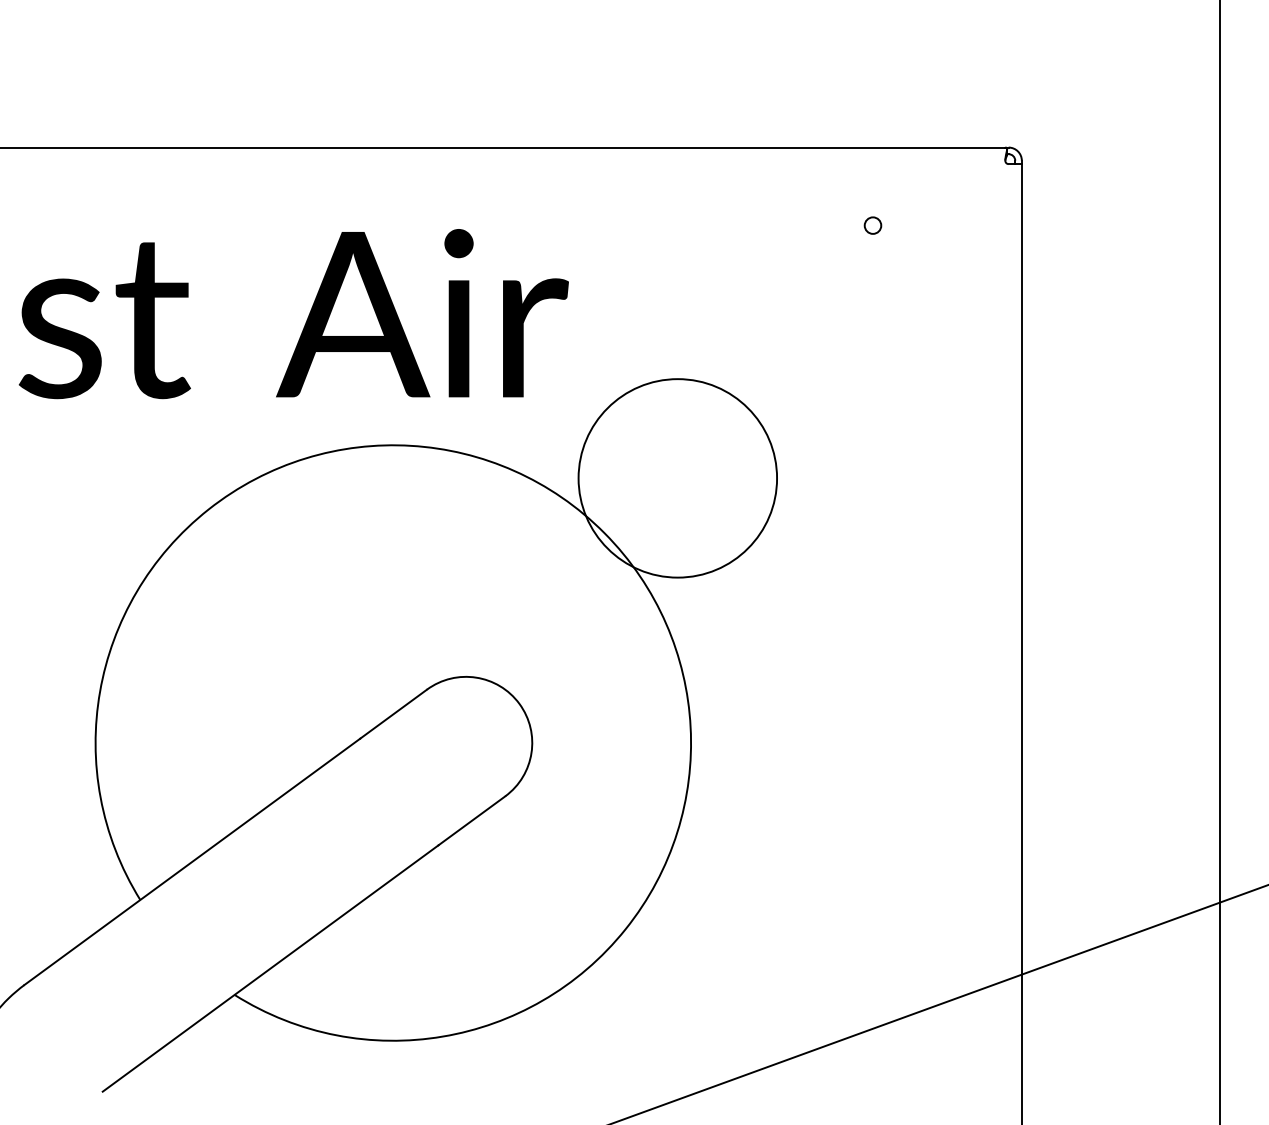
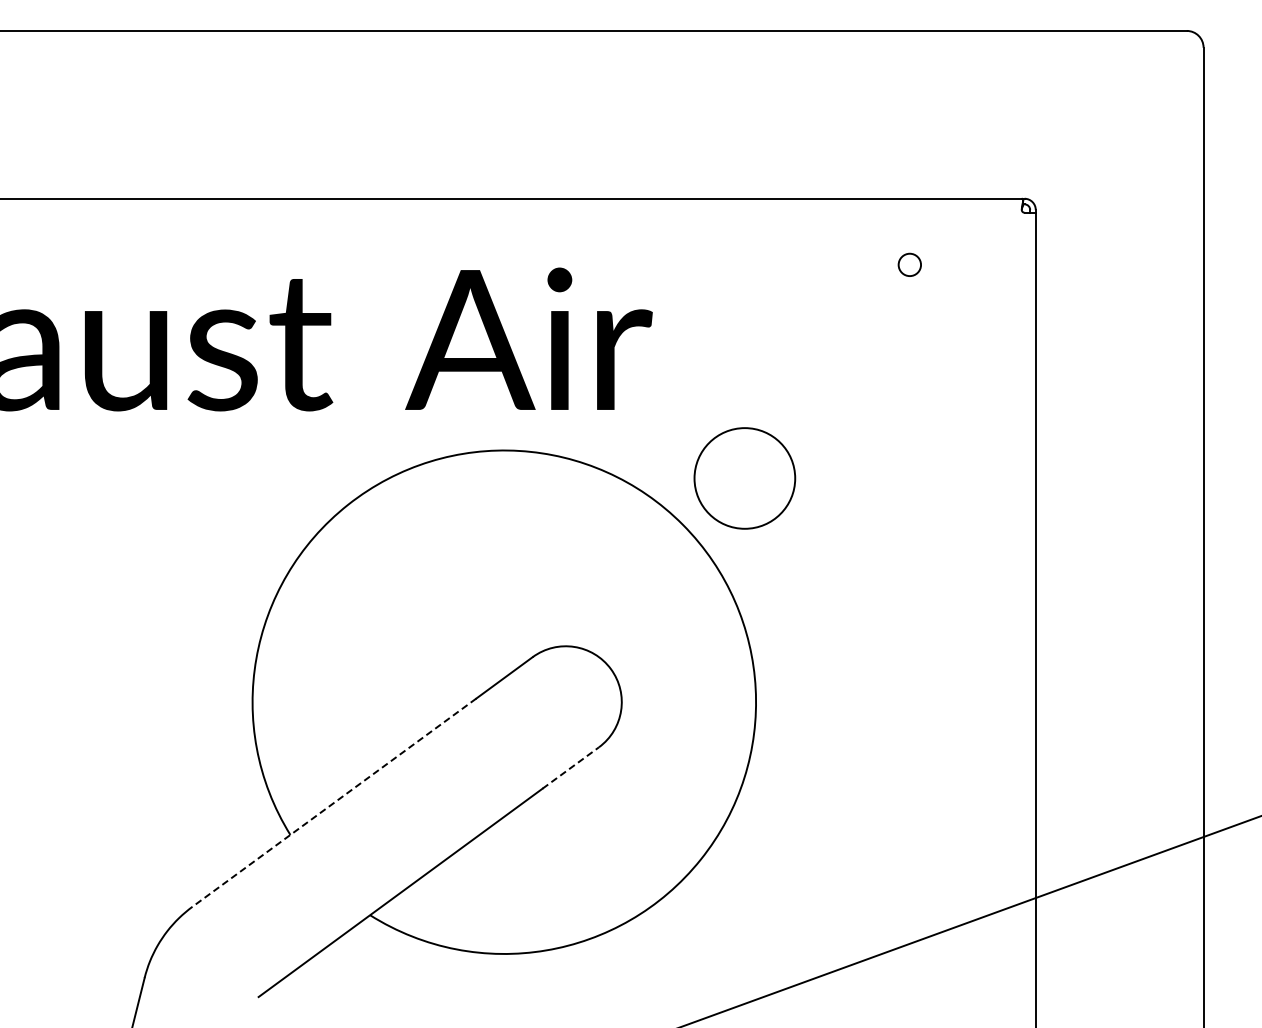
circle: (872, 225) -> (909, 264), size x1.6
circle: (677, 478) -> (744, 478), size x0.6
line: (471, 821) -> (570, 768), solid -> dashed
line: (192, 861) -> (334, 802), solid -> dashed

